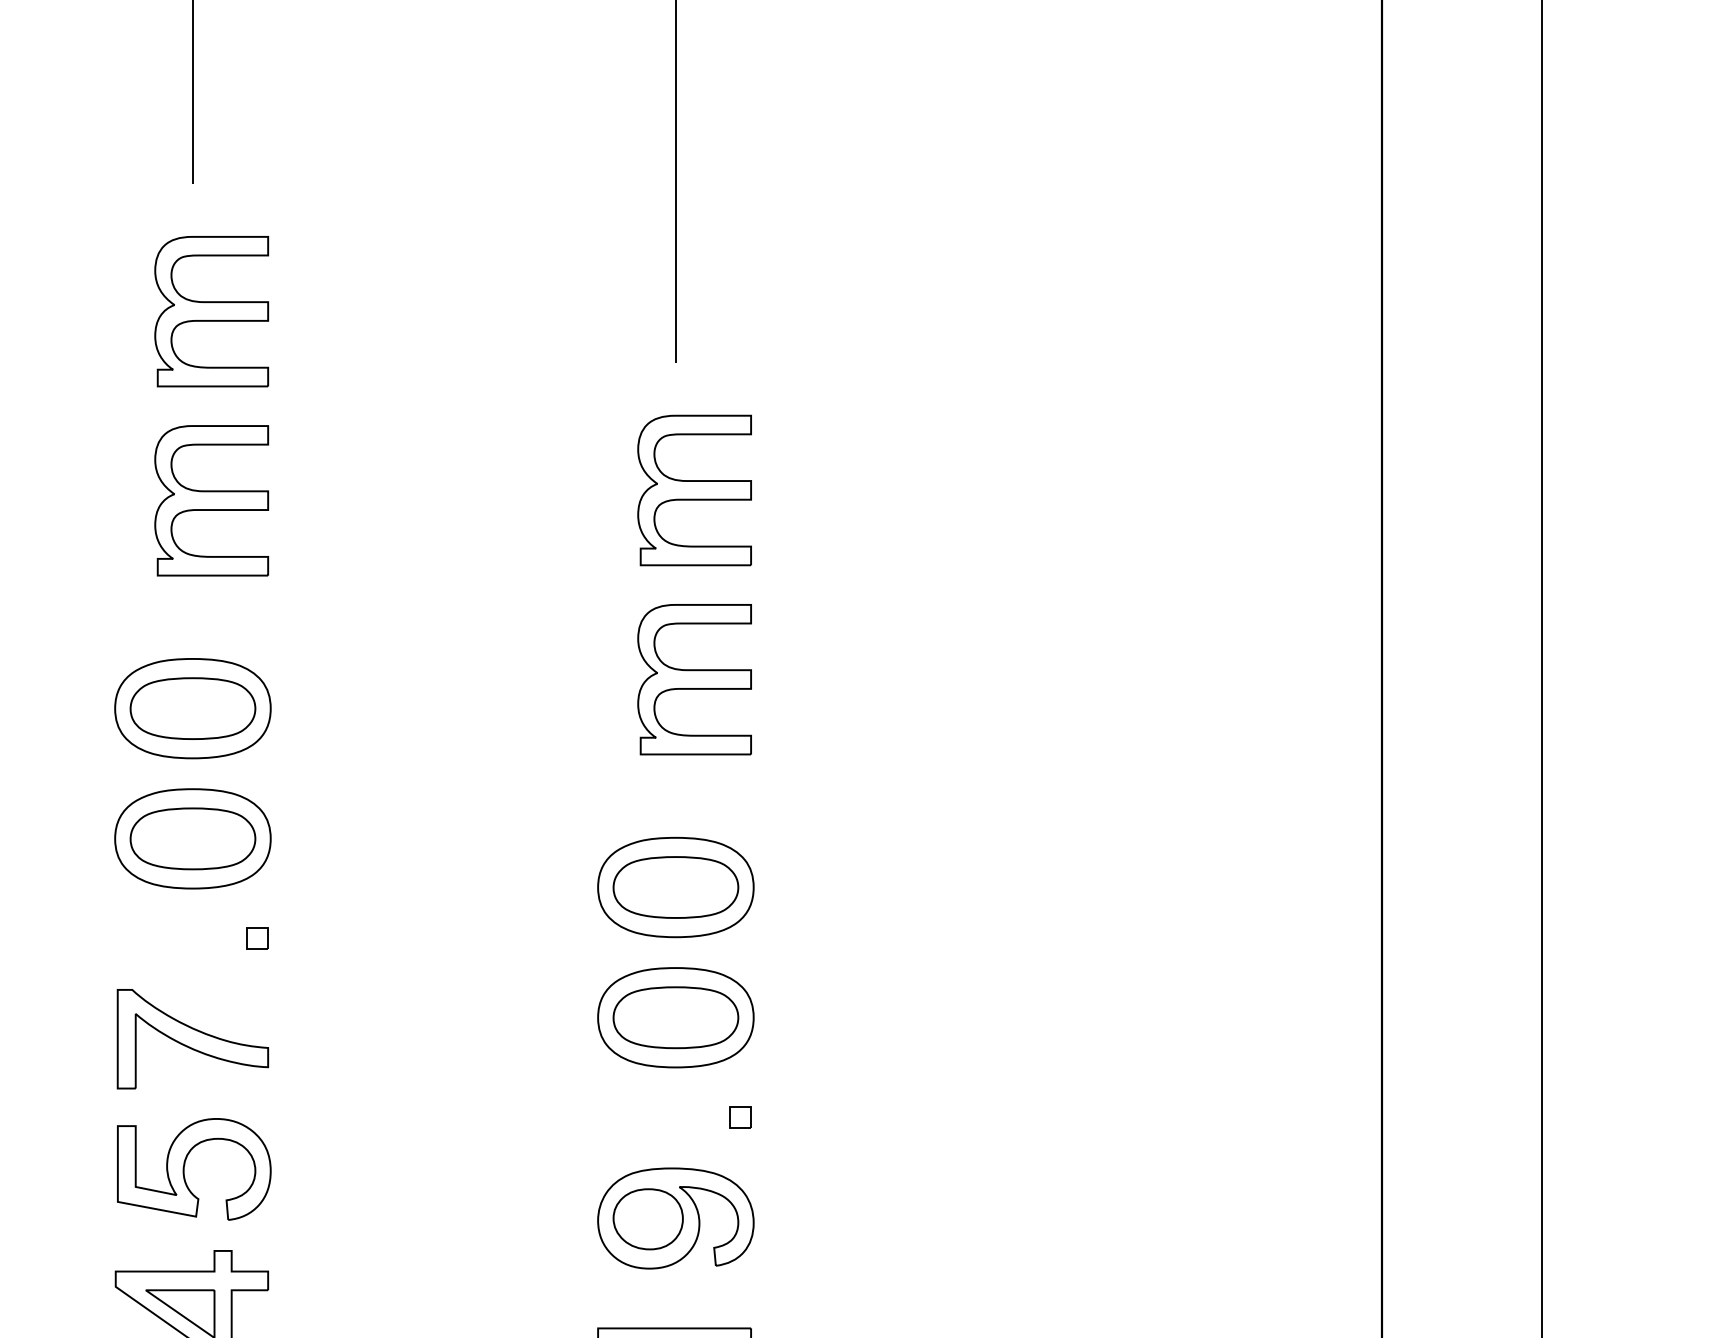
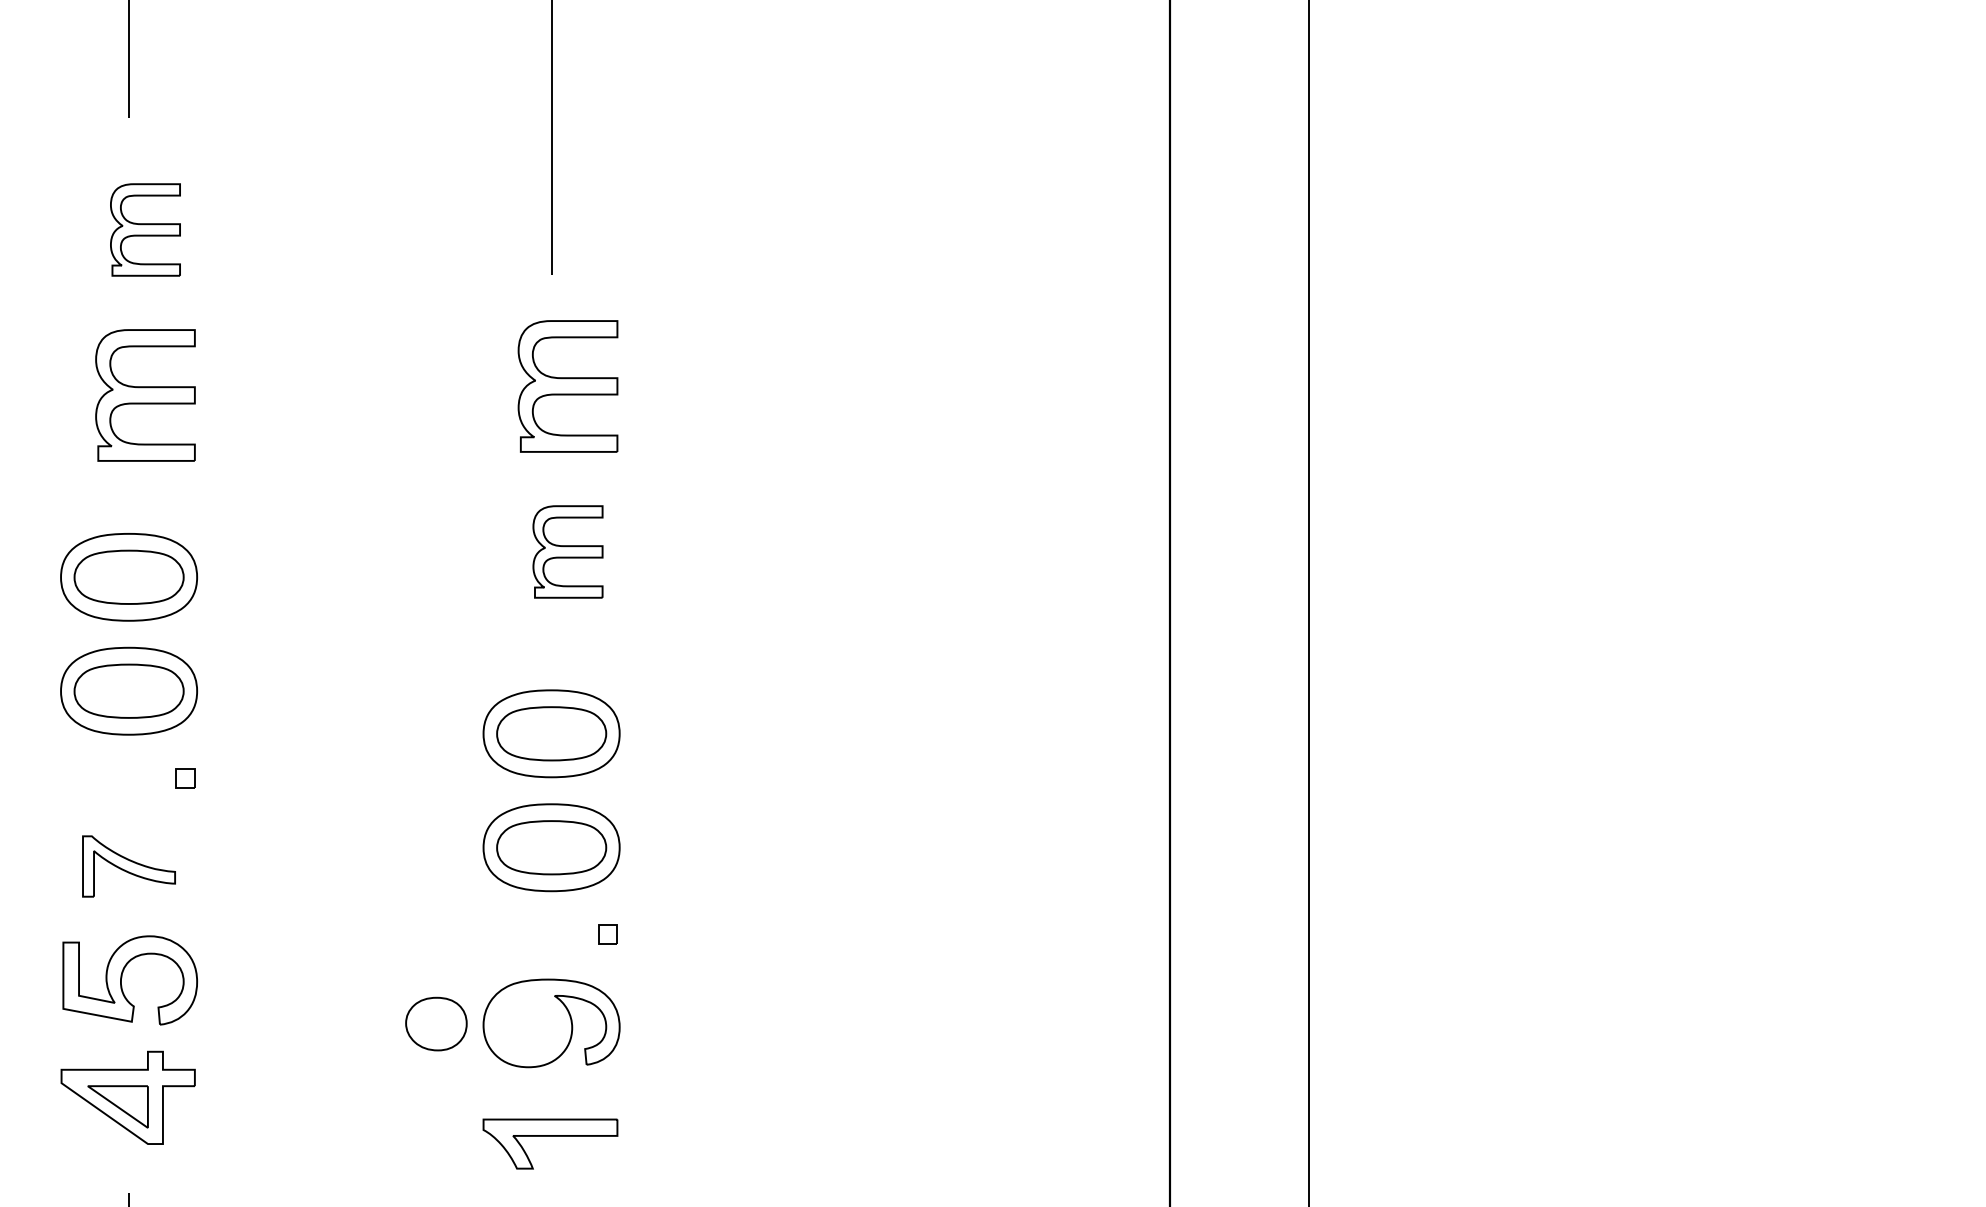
part: (211, 311) -> (145, 229), size x0.7
part: (694, 679) -> (567, 551), size x0.7
part: (192, 1039) -> (128, 866), size x0.7
part: (648, 1218) -> (436, 1023), moved

